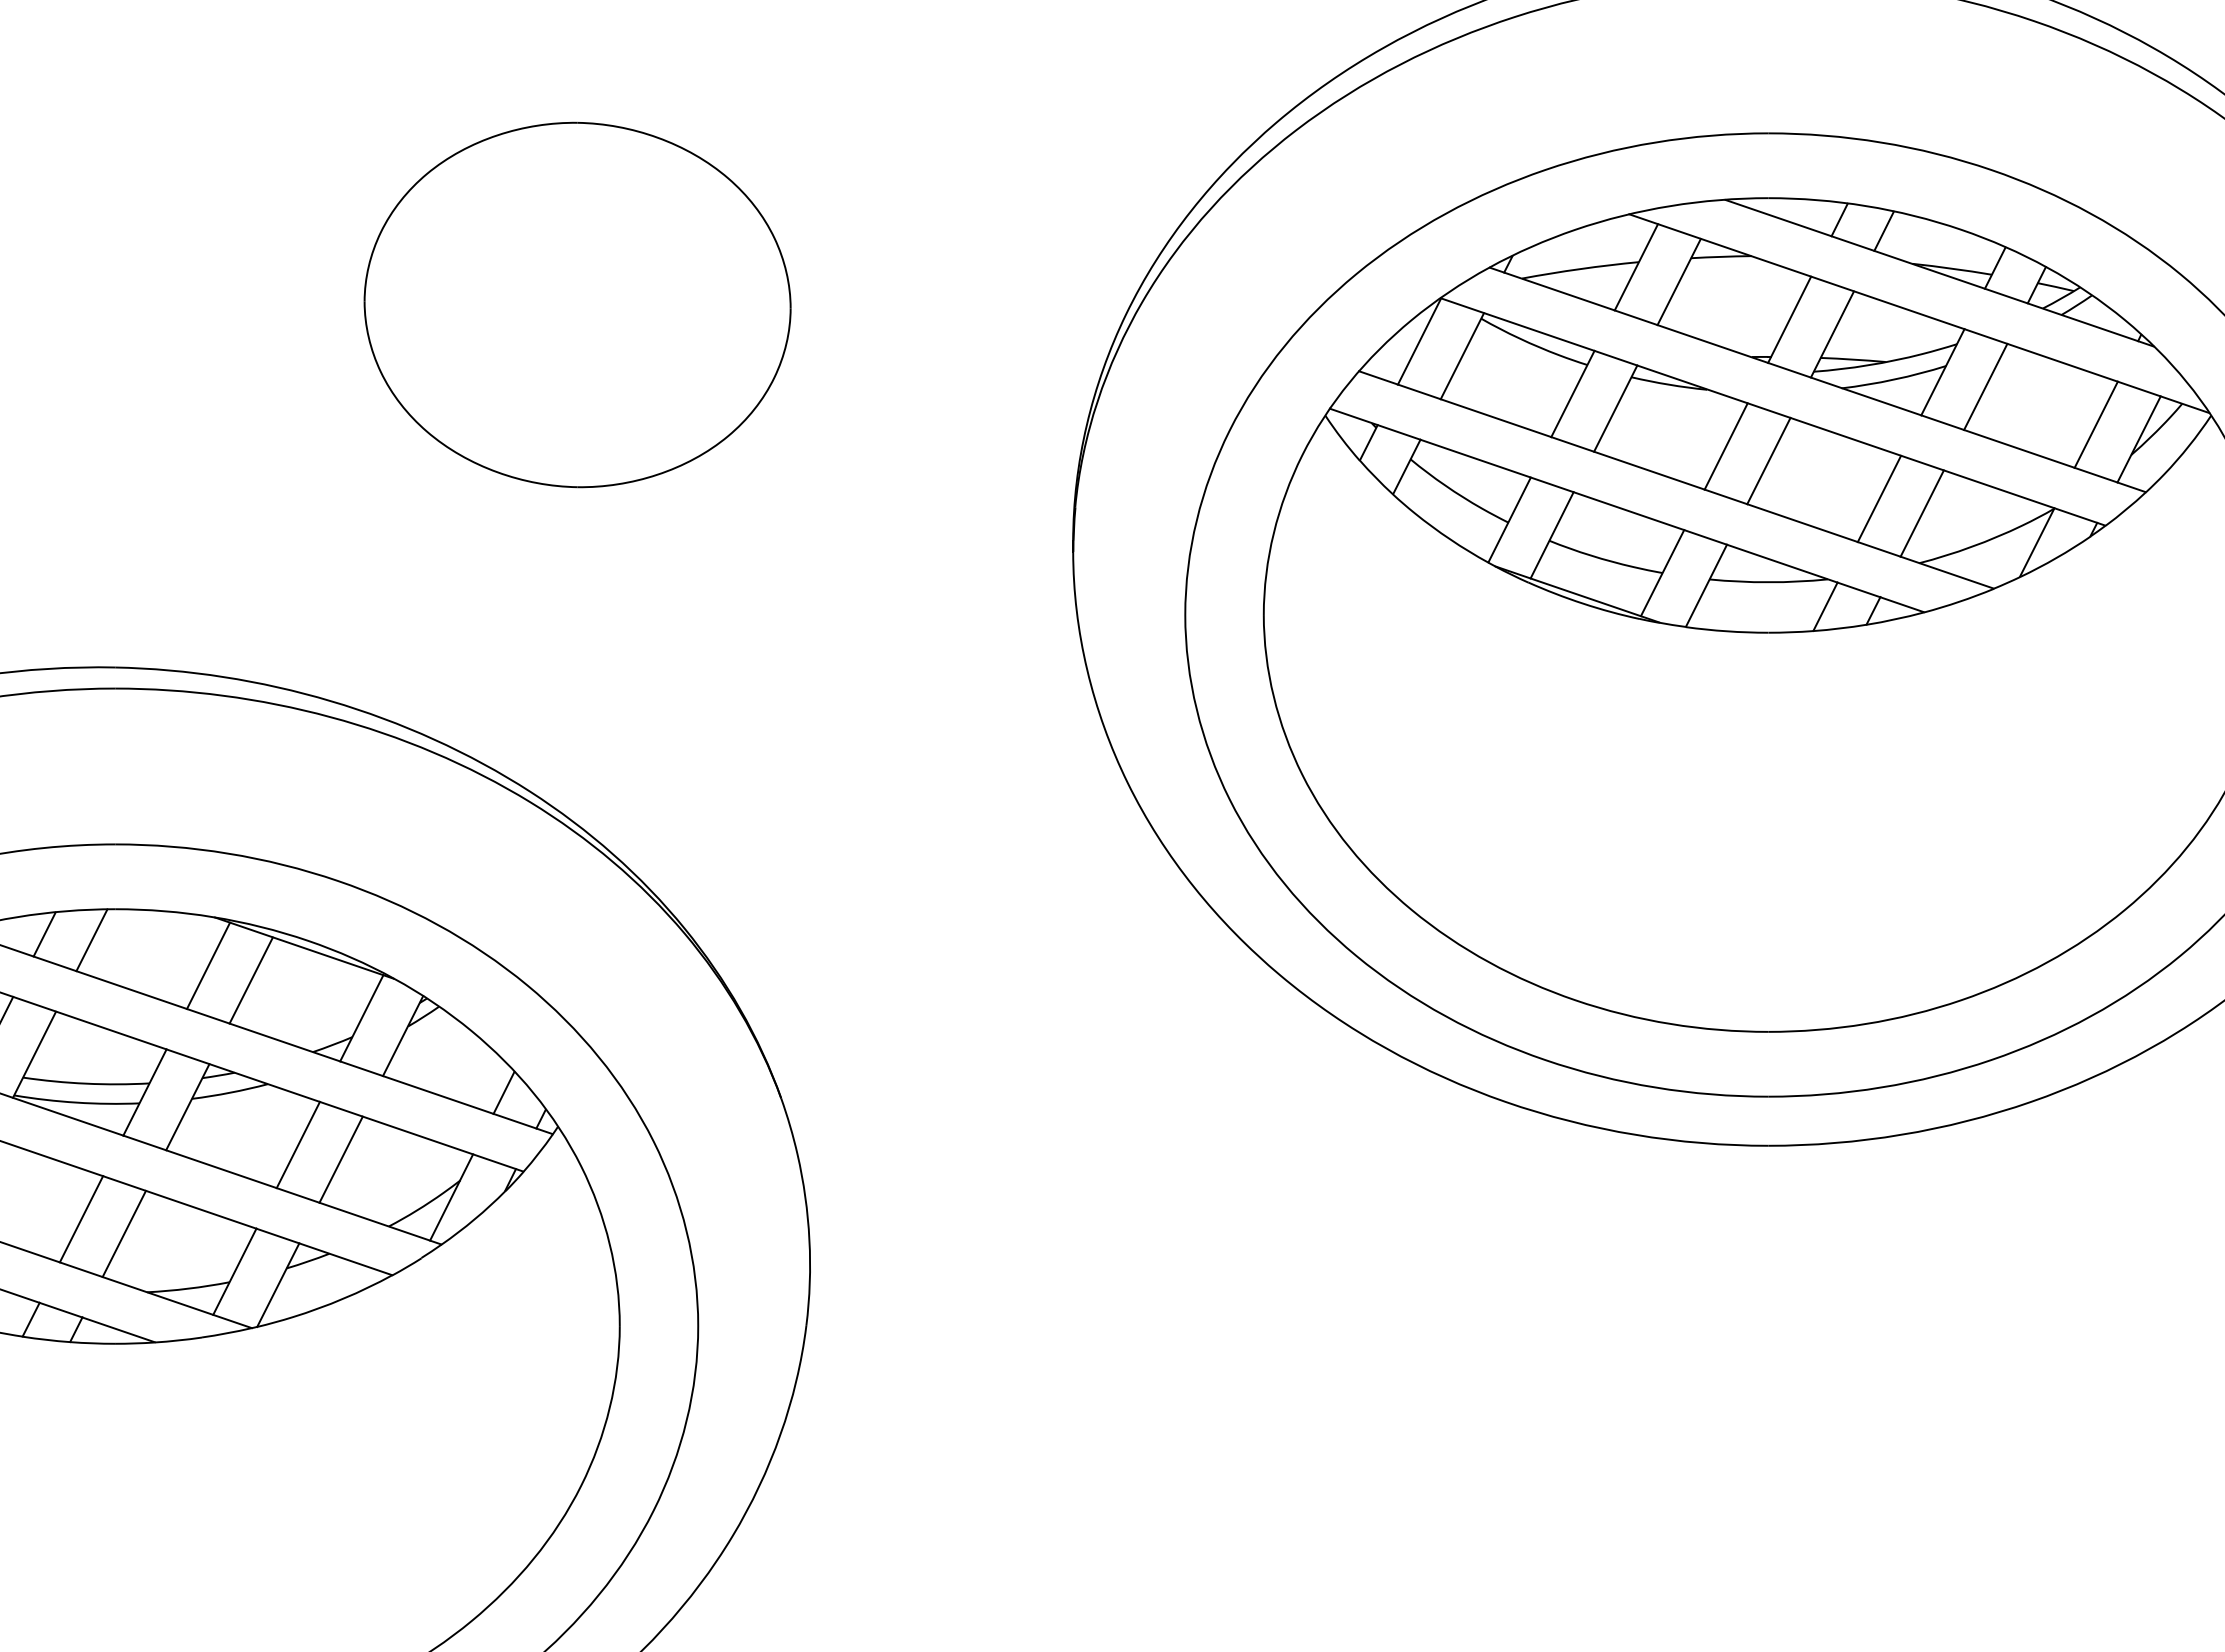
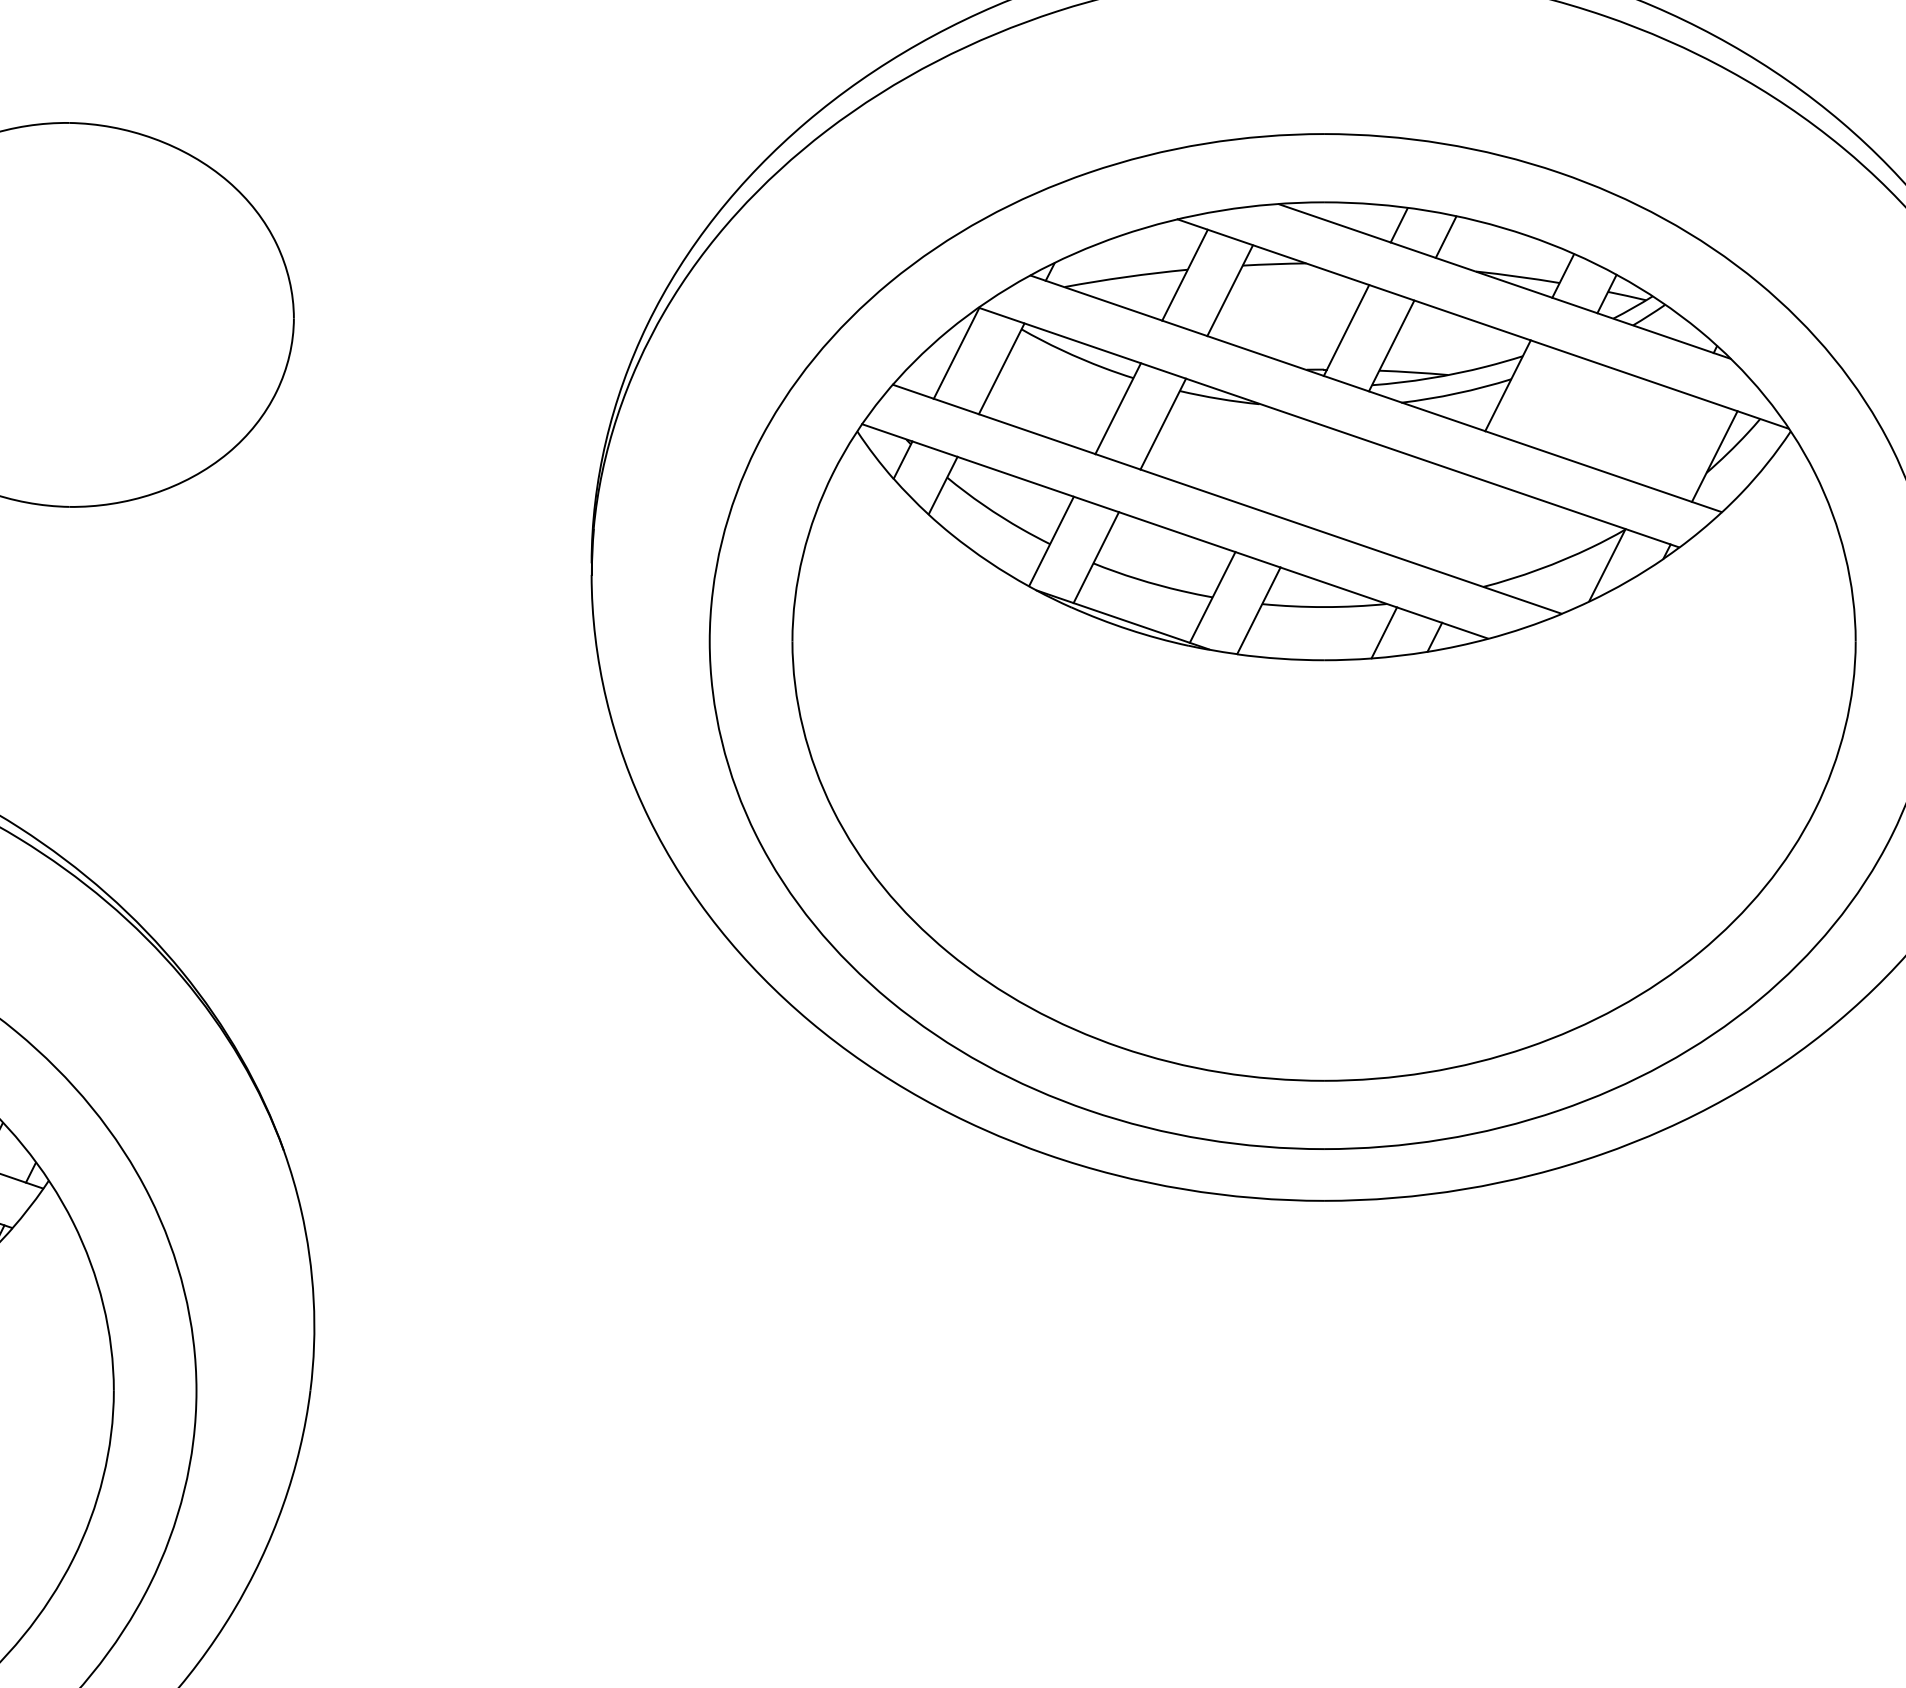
line: (1985, 386) -> (1552, 400), removed
line: (2095, 424) -> (1668, 440), removed
line: (1725, 446) -> (1278, 464), removed
line: (1768, 460) -> (1324, 478), removed
line: (1879, 498) -> (1441, 518), removed
line: (1921, 513) -> (1485, 534), removed

